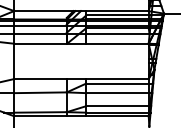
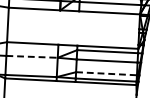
line: (40, 92) -> (32, 56), solid -> dashed
line: (118, 106) -> (107, 74), solid -> dashed

